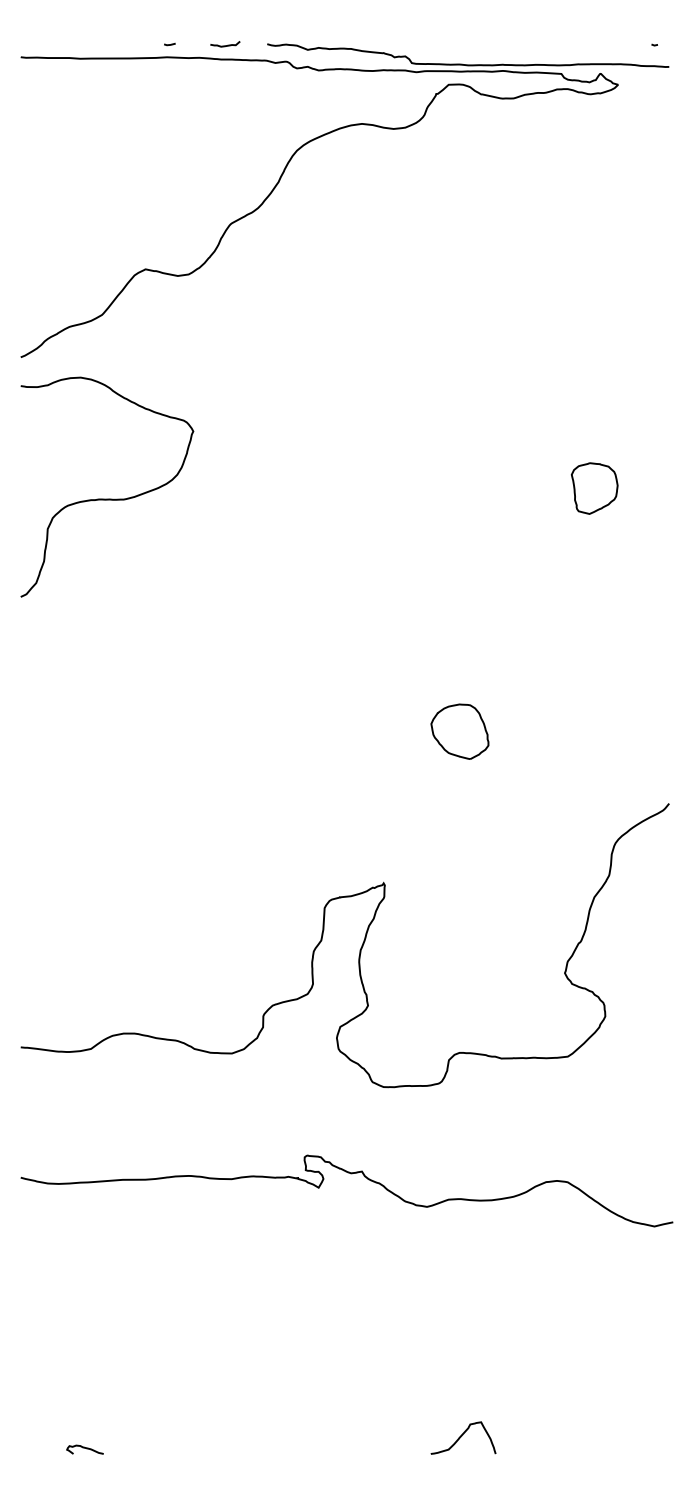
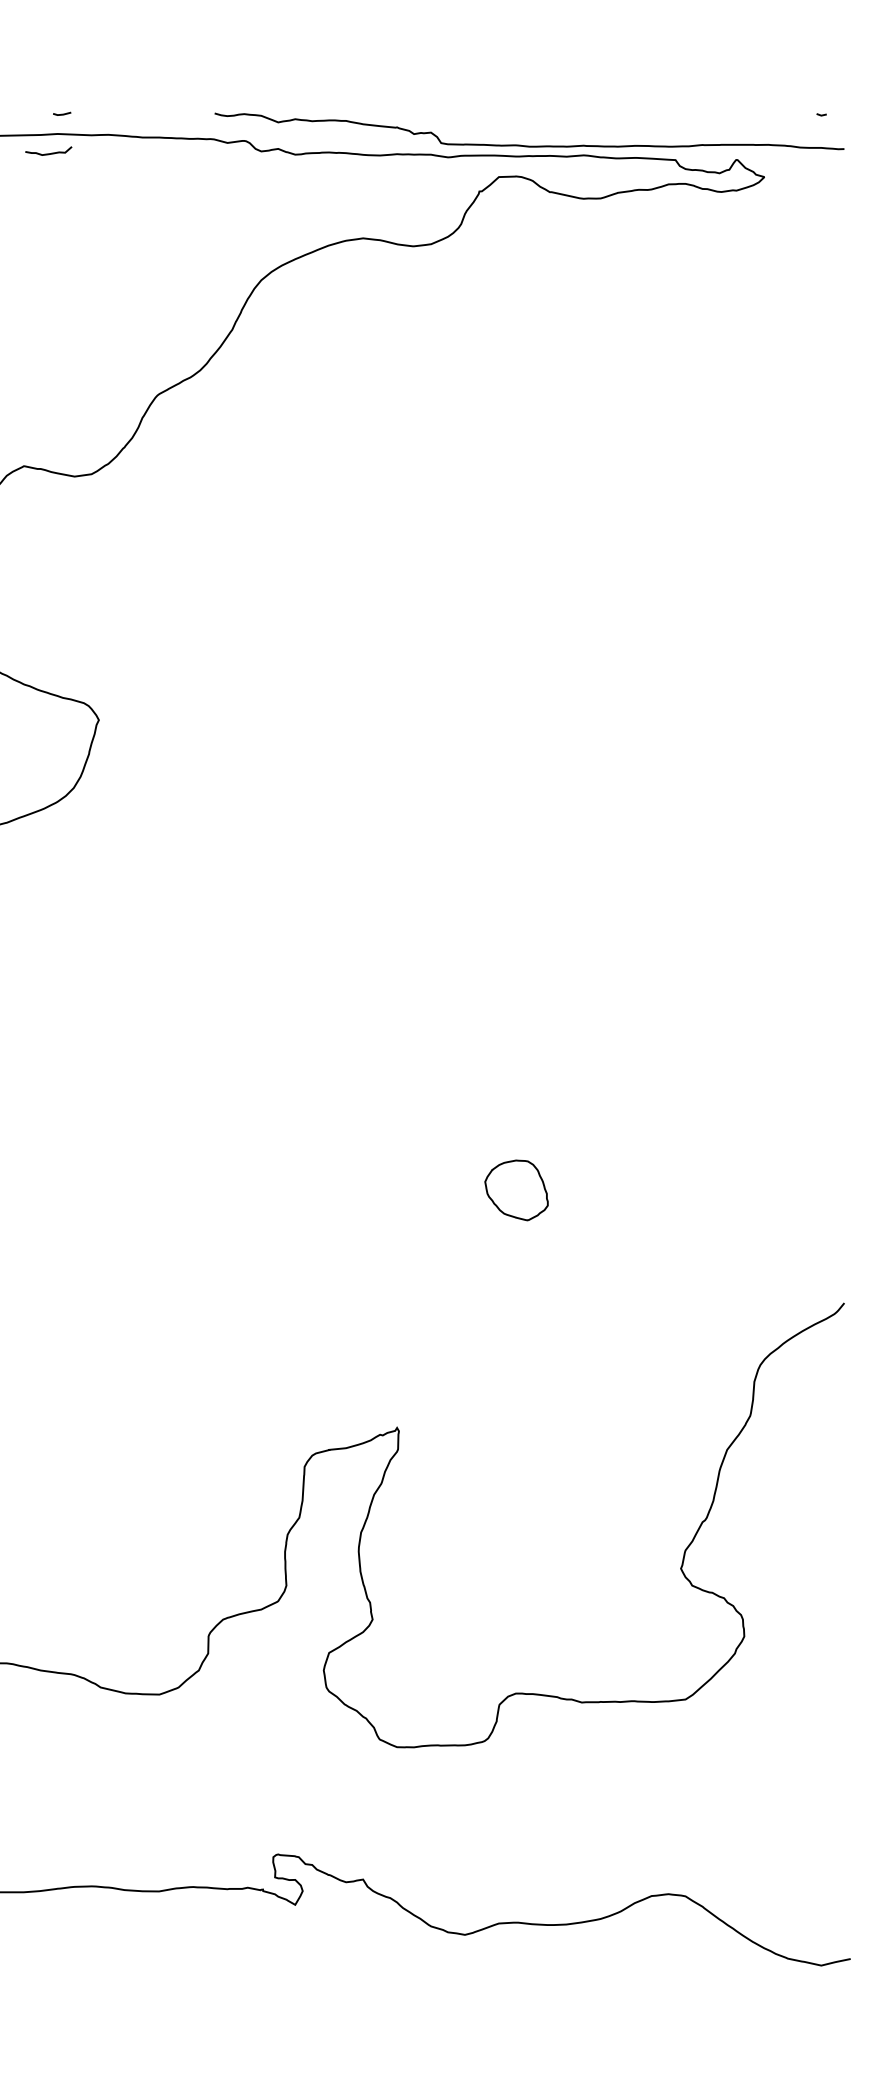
curve: (225, 45) -> (49, 153), moved
part: (594, 488) -> (727, 809), removed
part: (459, 731) -> (515, 1190), size x0.7

